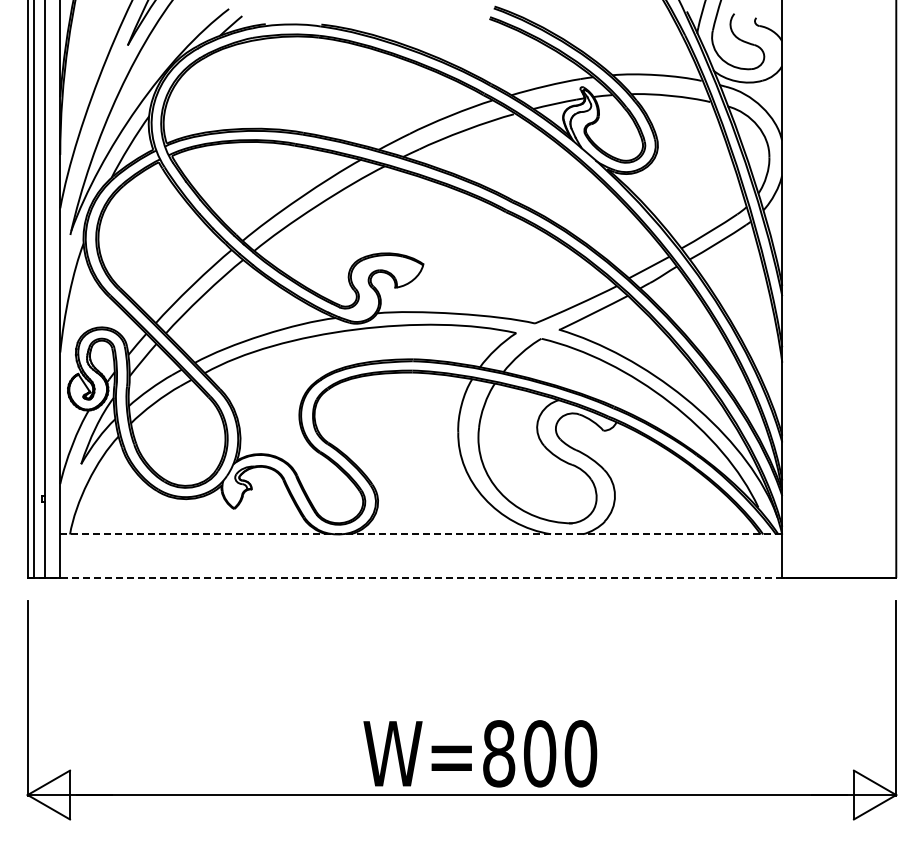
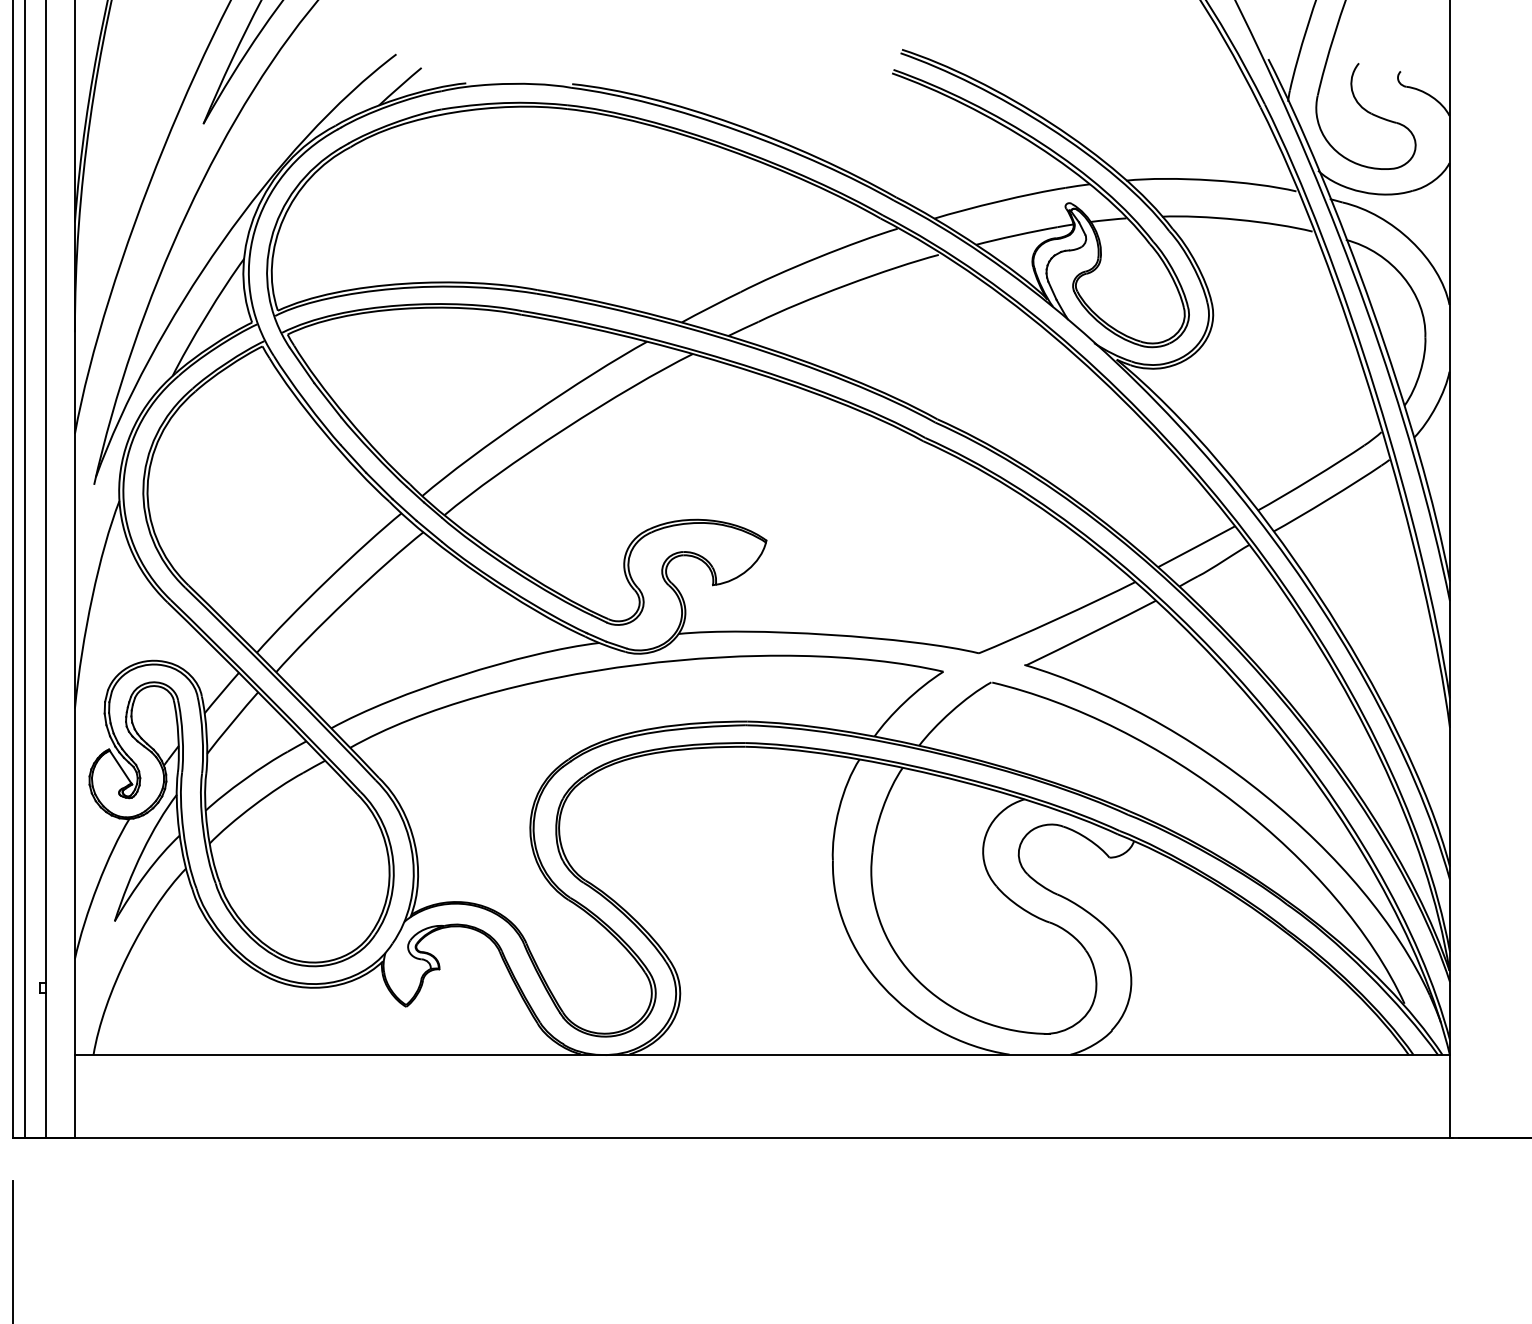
line: (421, 534) -> (762, 1055), dashed -> solid
line: (405, 577) -> (732, 1137), dashed -> solid

